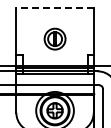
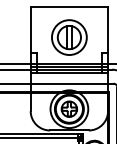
line: (55, 8) -> (69, 6), dashed -> solid
part: (55, 39) -> (69, 37), size x1.67

